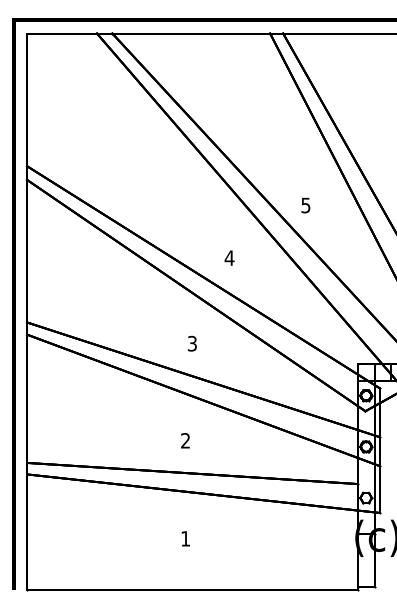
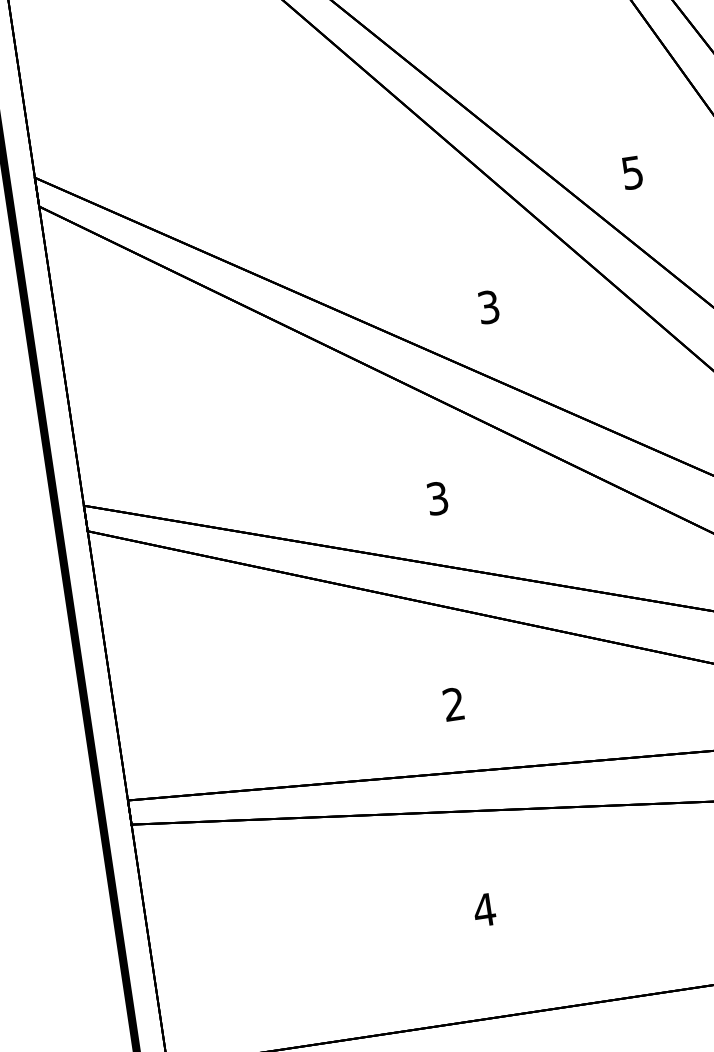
text: (229, 257) -> (488, 305), 4 -> 3
text: (185, 538) -> (484, 909), 1 -> 4

